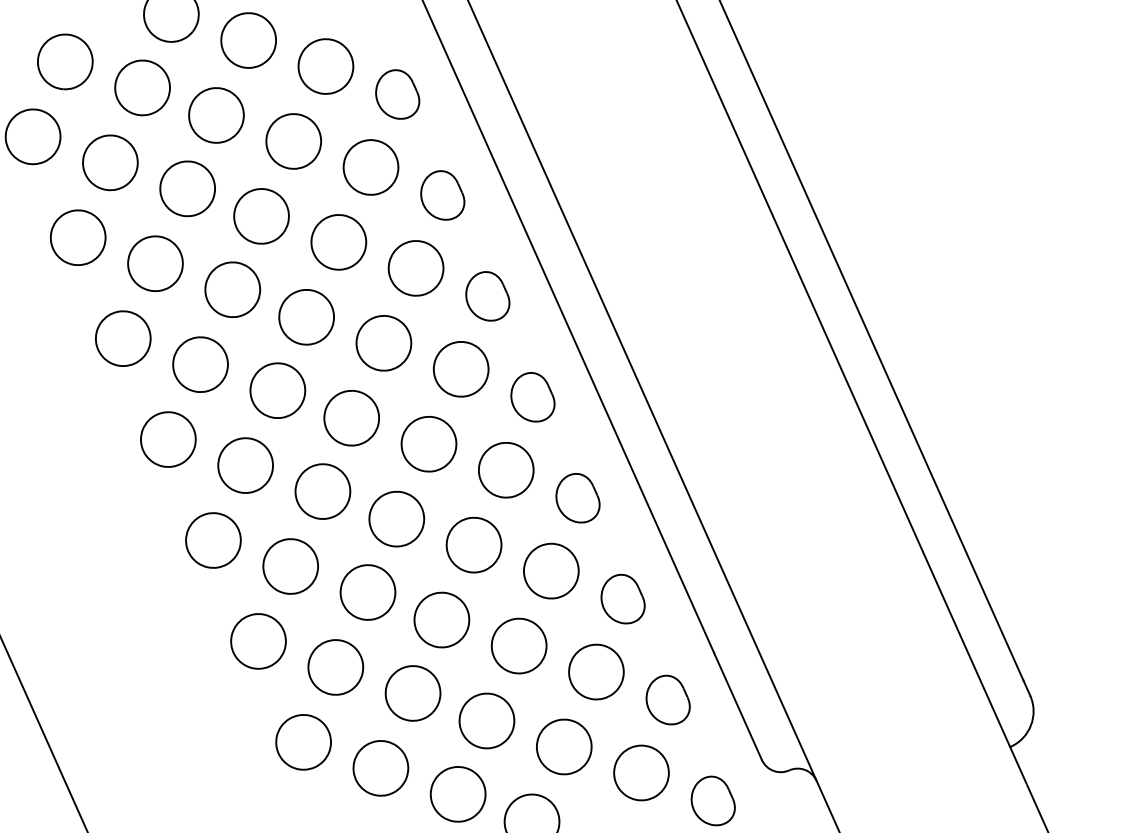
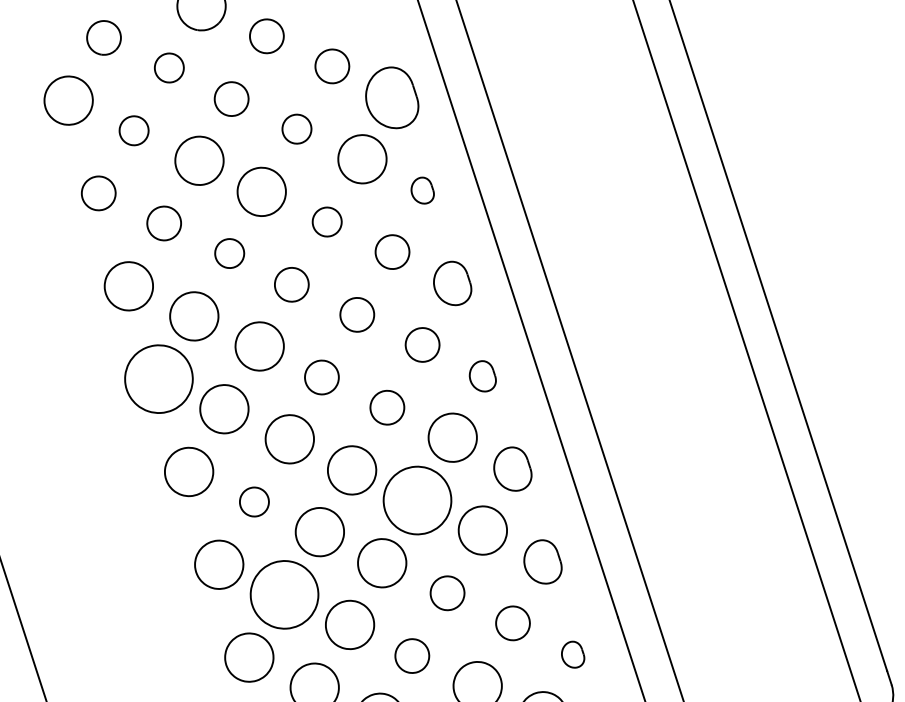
part: (248, 40) -> (266, 36), size x0.7
part: (65, 61) -> (104, 37), size x0.7
part: (325, 66) -> (331, 66), size x0.7
part: (142, 87) -> (169, 67), size x0.6
part: (397, 94) -> (392, 97), size x1.4
part: (216, 115) -> (231, 99), size x0.7
part: (293, 141) -> (296, 129), size x0.6
part: (110, 162) -> (134, 130), size x0.6
part: (442, 195) -> (422, 190), size x0.6
part: (77, 237) -> (98, 193), size x0.7
part: (338, 242) -> (326, 222), size x0.6
part: (155, 263) -> (164, 223), size x0.7
part: (415, 268) -> (392, 252), size x0.7
part: (232, 289) -> (229, 253), size x0.6
part: (306, 317) -> (291, 284), size x0.7
part: (383, 343) -> (356, 314), size x0.7
part: (460, 369) -> (422, 345), size x0.7
part: (532, 397) -> (482, 376), size x0.7
part: (351, 417) -> (321, 376), size x0.7
part: (168, 439) -> (159, 379), size x1.4
part: (428, 444) -> (386, 407), size x0.7
part: (473, 544) -> (417, 499), size x1.4
part: (290, 566) -> (254, 502), size x0.6
part: (518, 645) -> (447, 592), size x0.7
part: (335, 667) -> (284, 594), size x1.4
part: (596, 671) -> (513, 622), size x0.7
part: (667, 699) -> (572, 654), size x0.6
part: (486, 720) -> (411, 655), size x0.7

